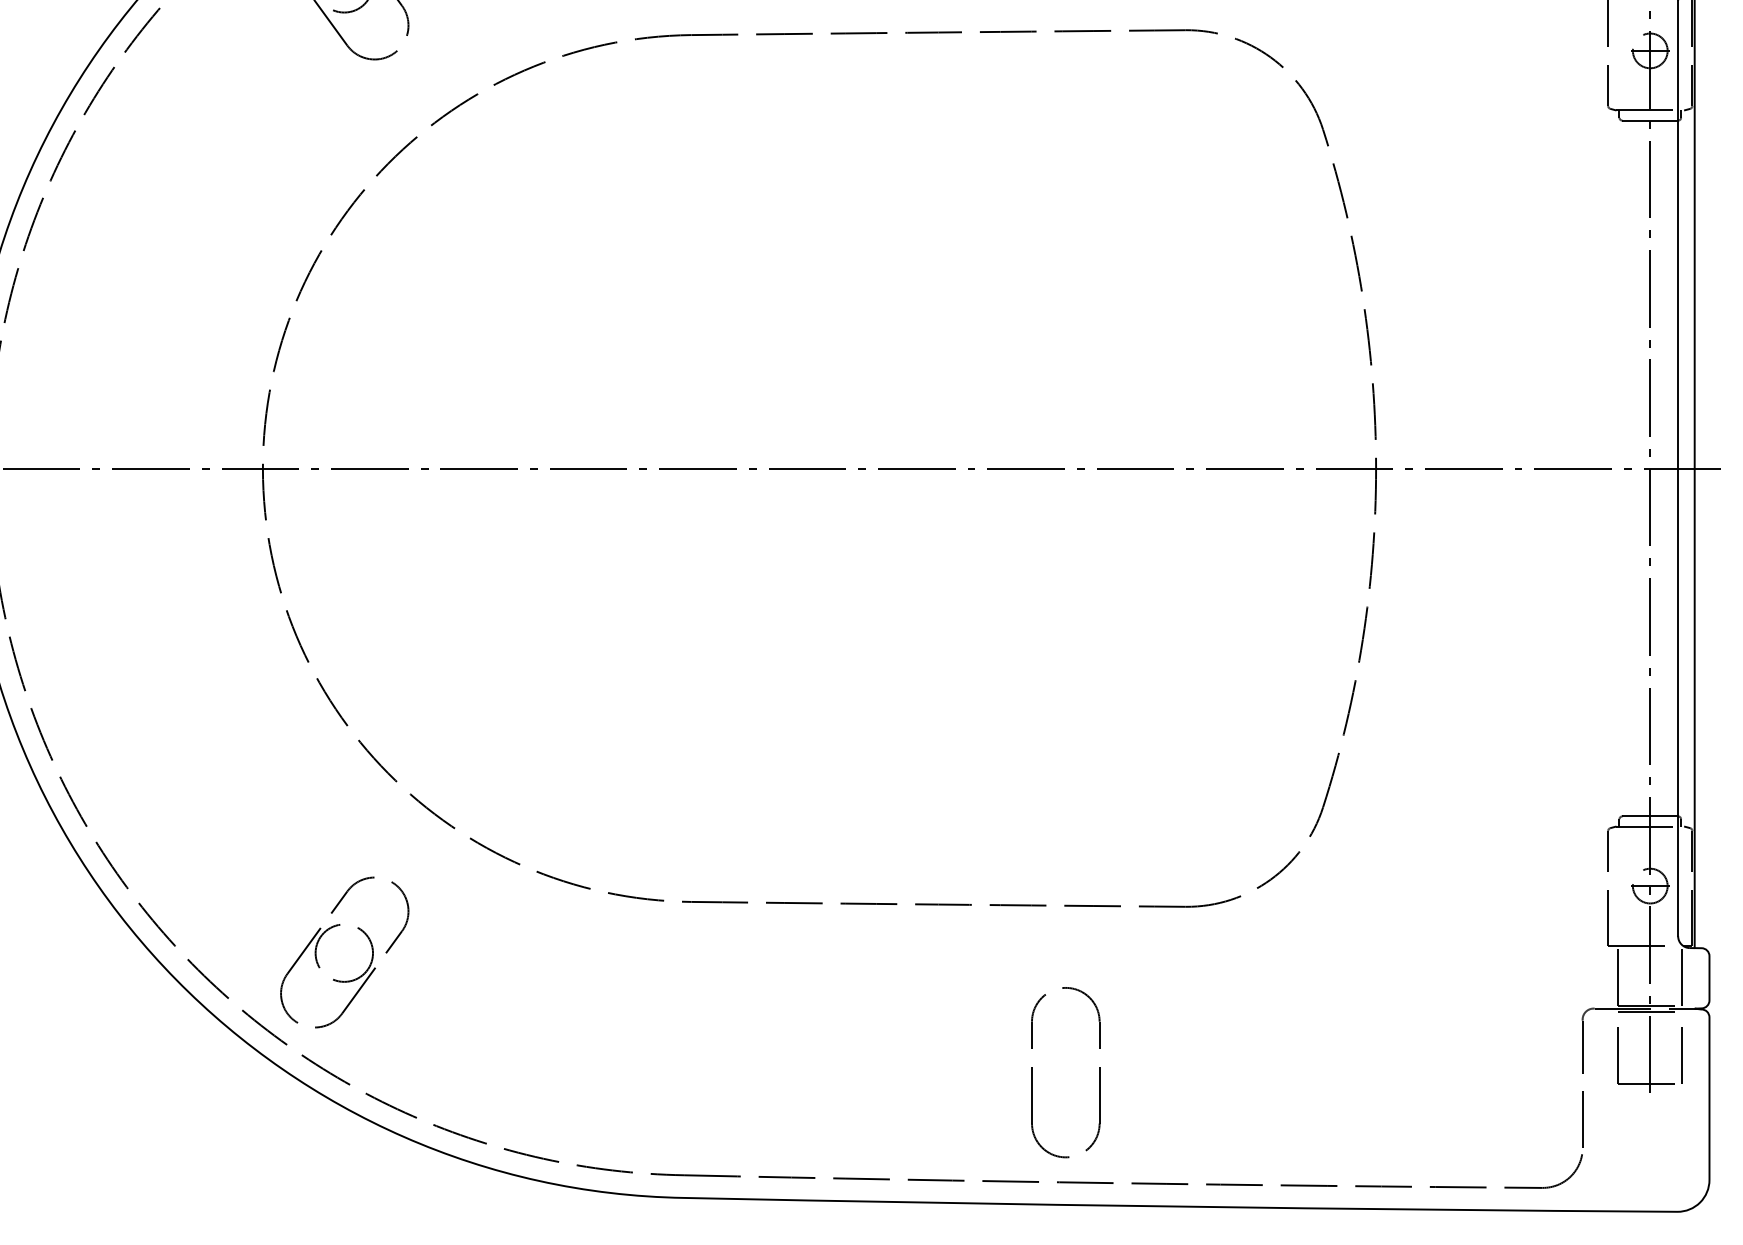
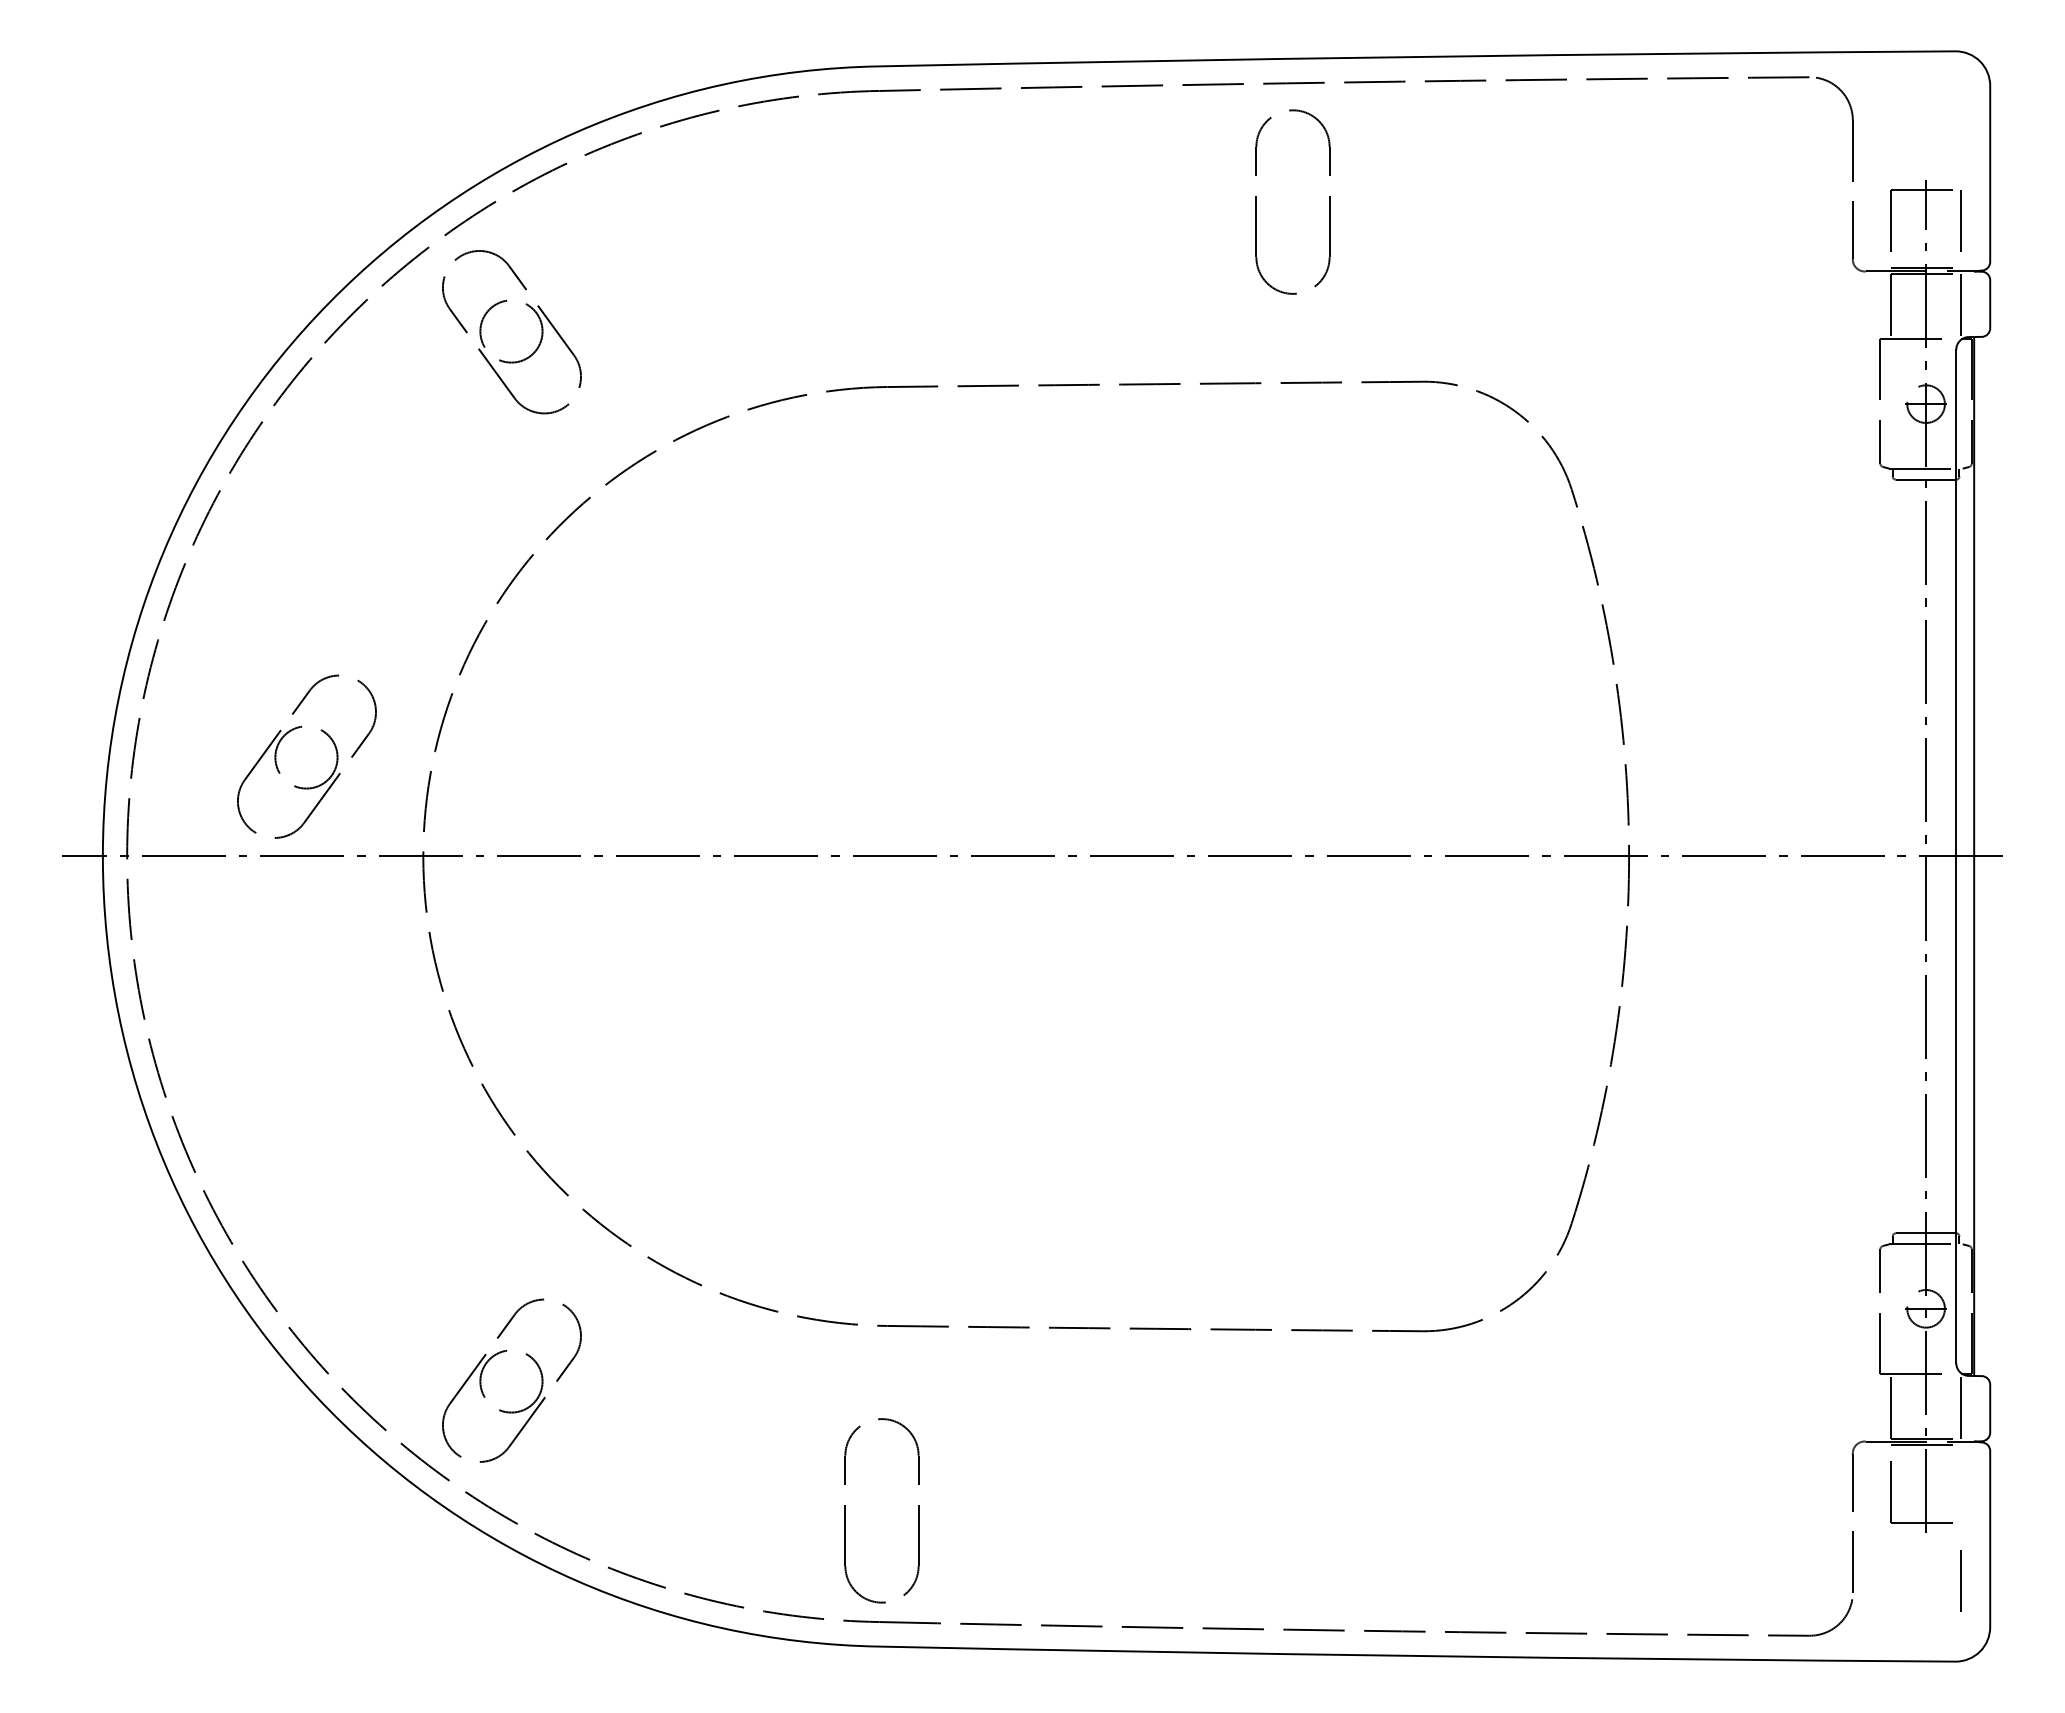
part: (148, 350) -> (299, 728), added
line: (1682, 1054) -> (1960, 1580), moved
part: (1032, 1072) -> (845, 1510), moved

